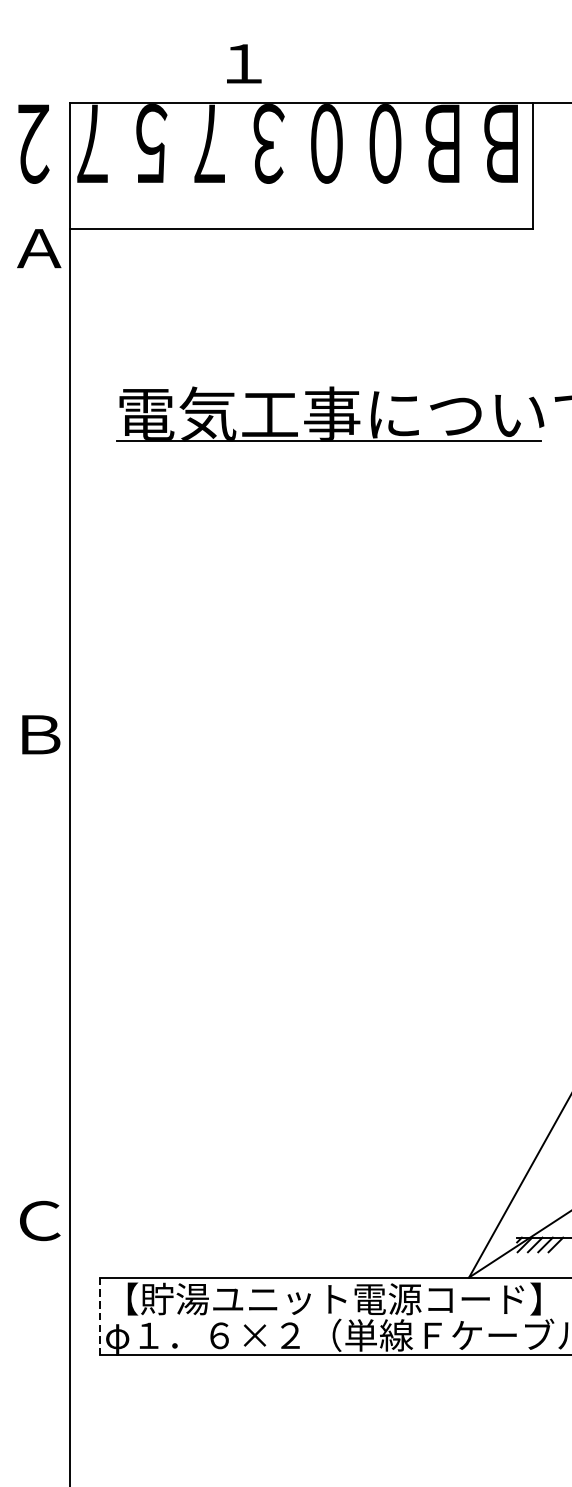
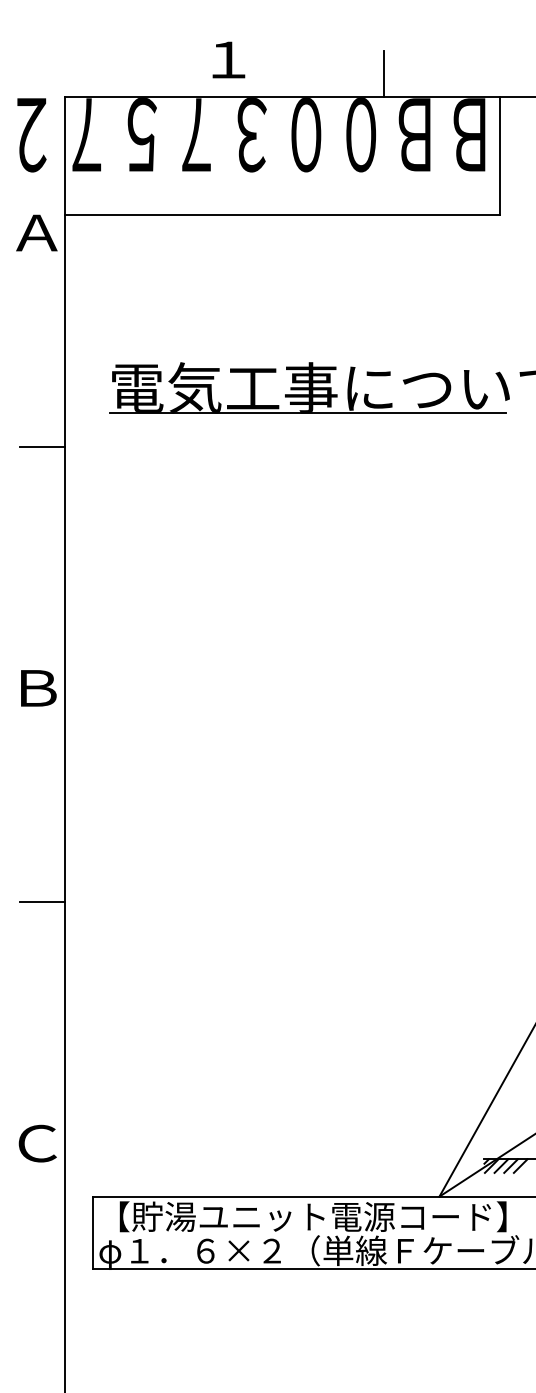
line: (410, 78) -> (384, 73), added
line: (45, 477) -> (42, 447), added
line: (45, 963) -> (42, 902), added
line: (99, 1316) -> (93, 1233), dashed -> solid

